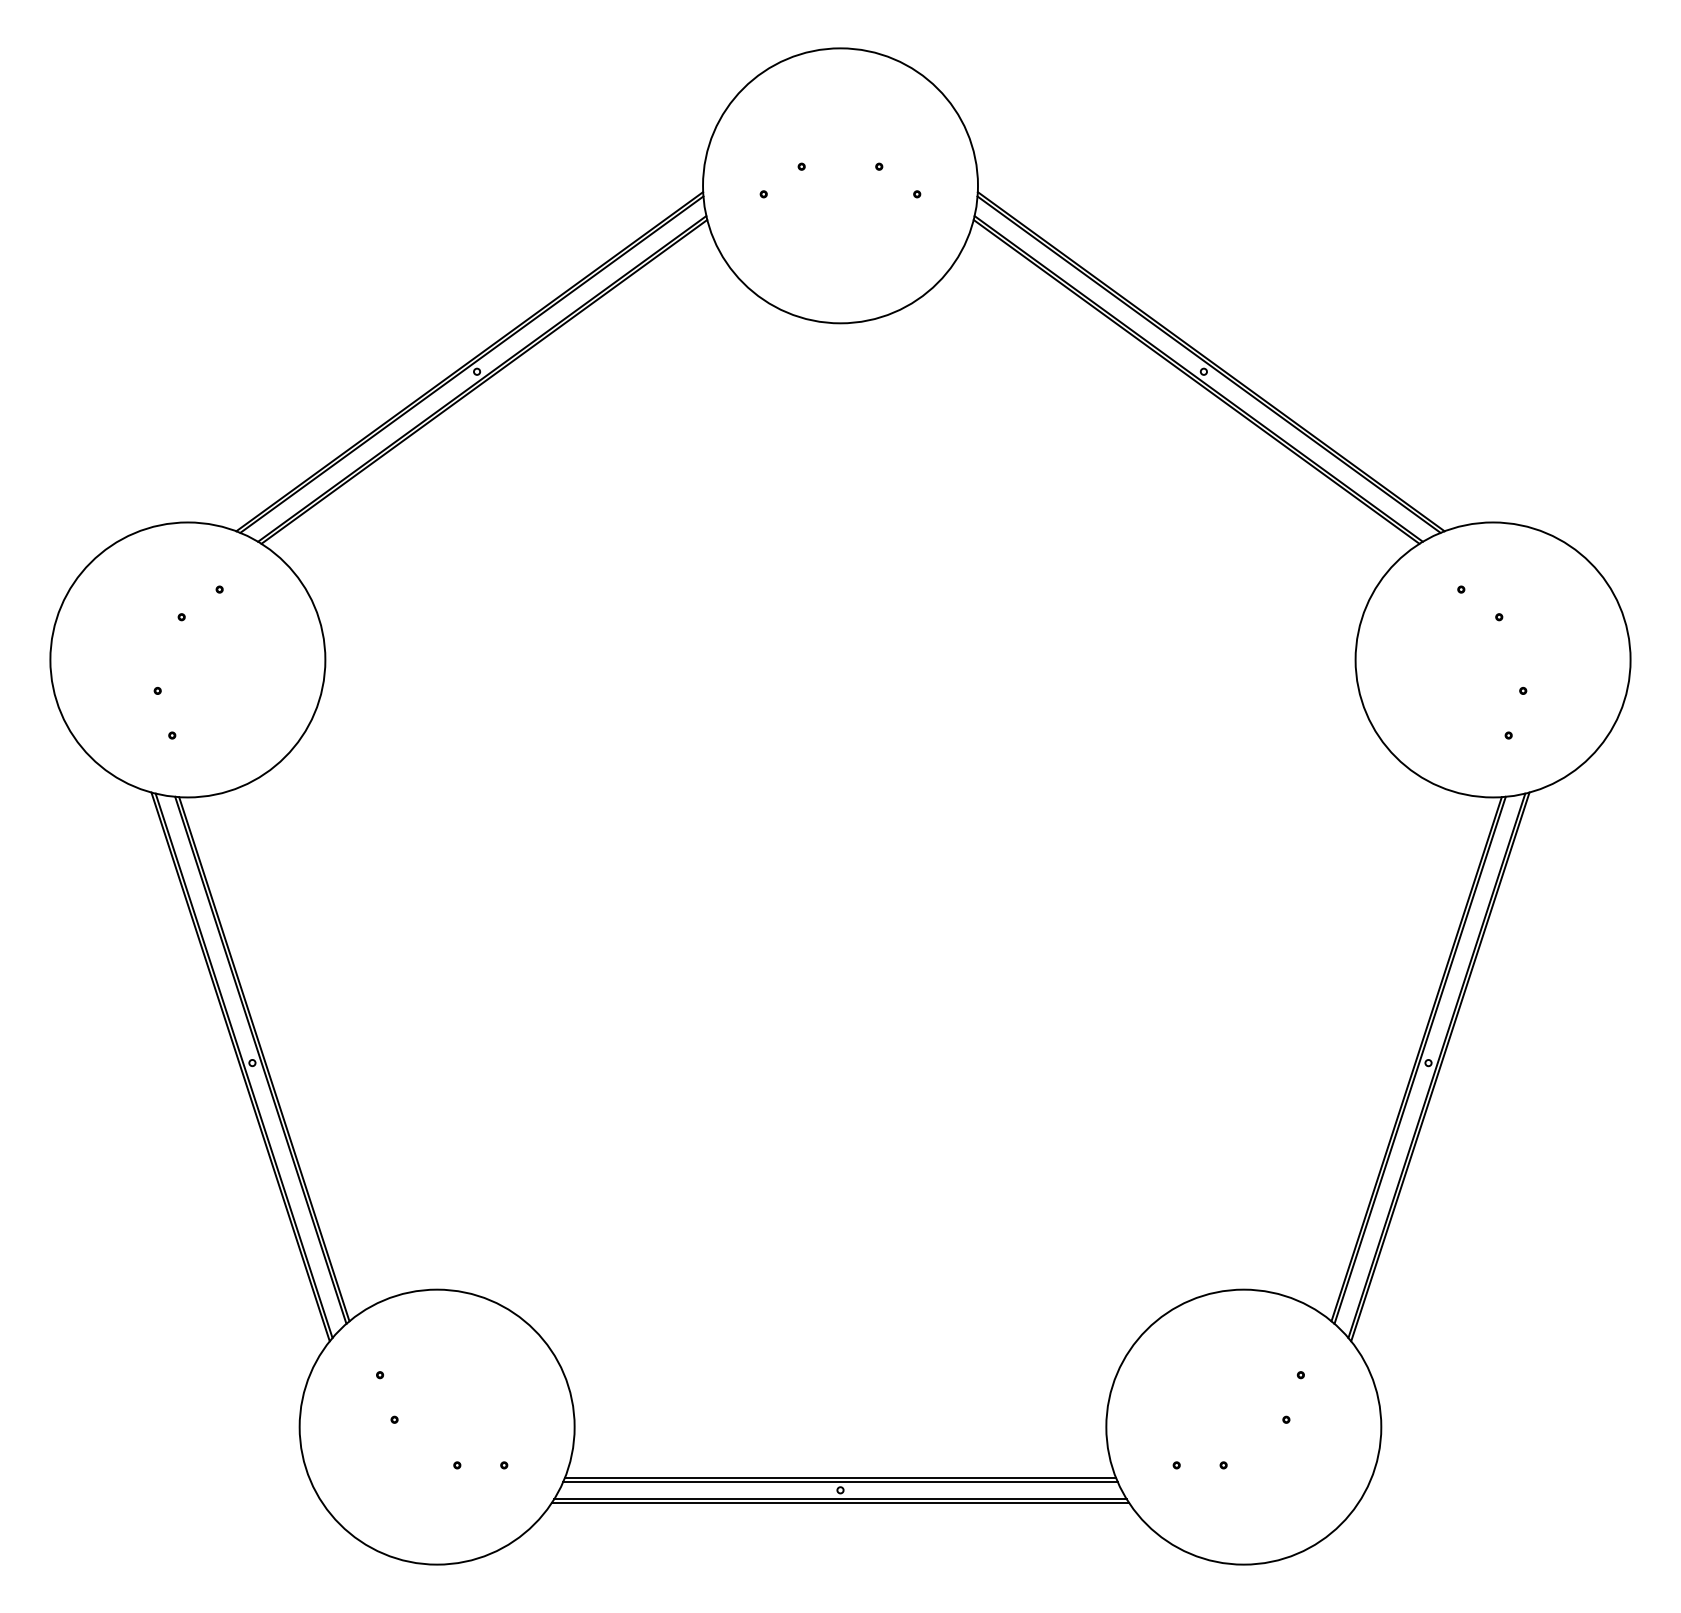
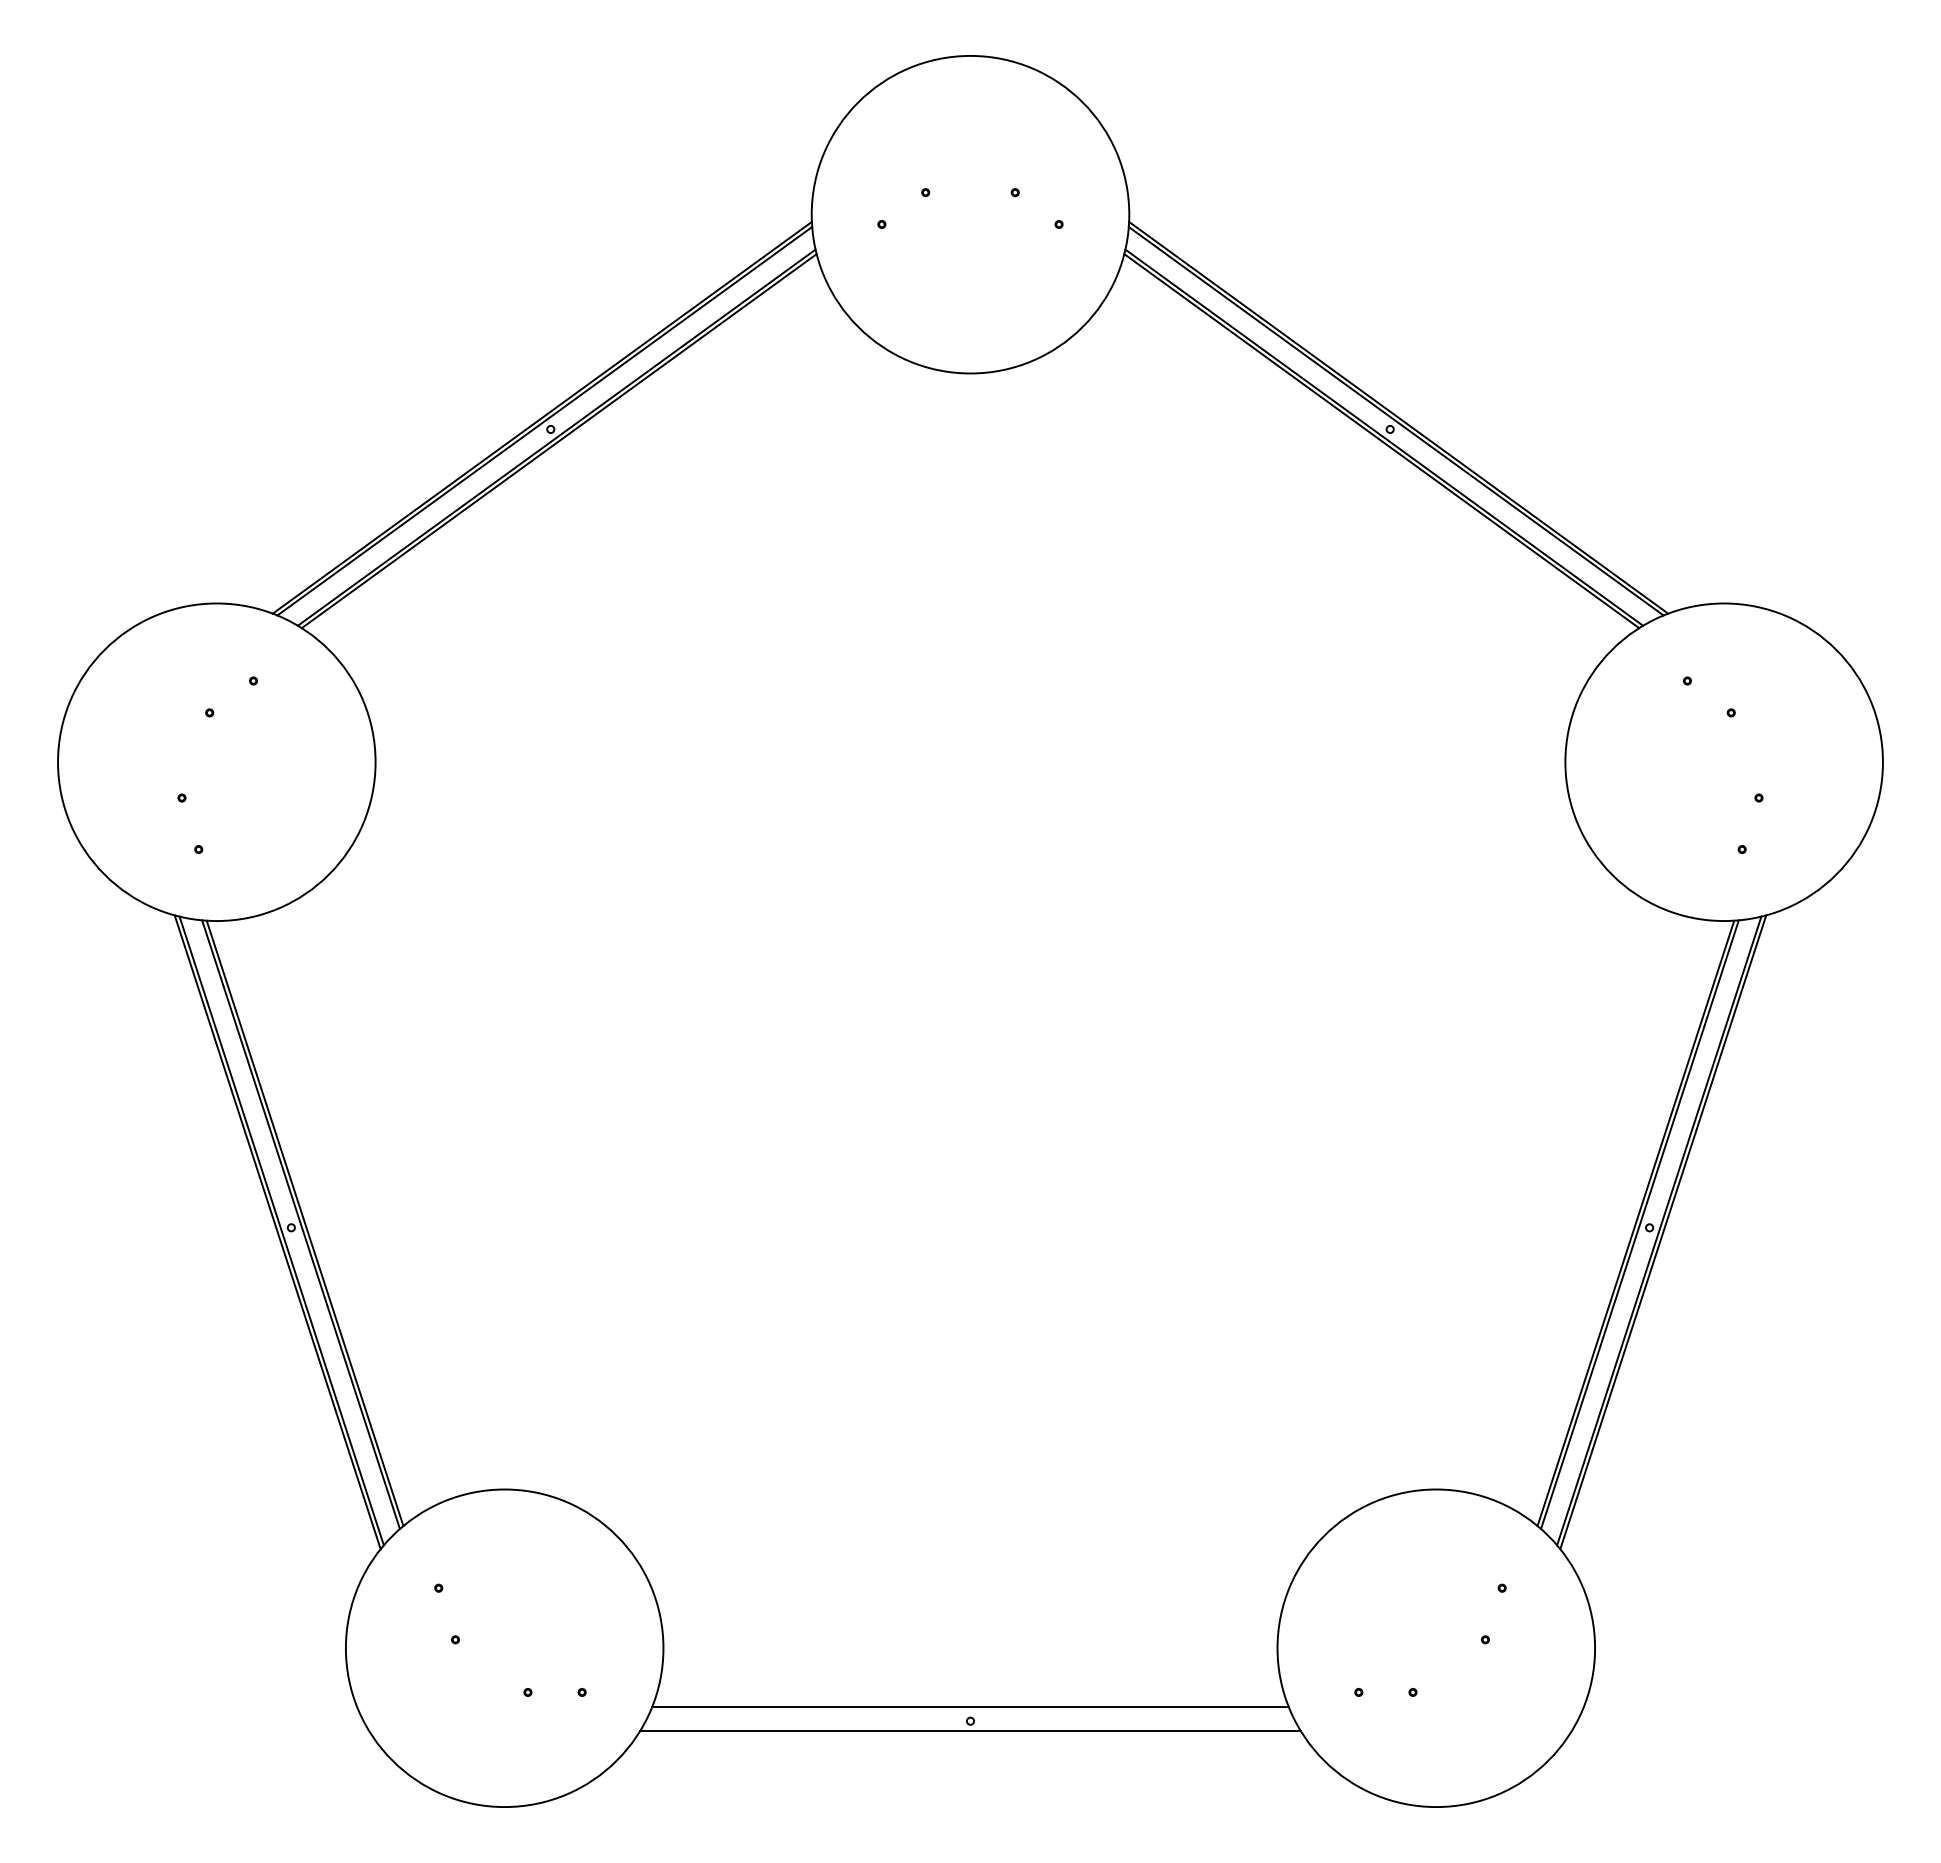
line: (840, 1481) -> (970, 1711), removed
line: (840, 1502) -> (970, 1735), removed

